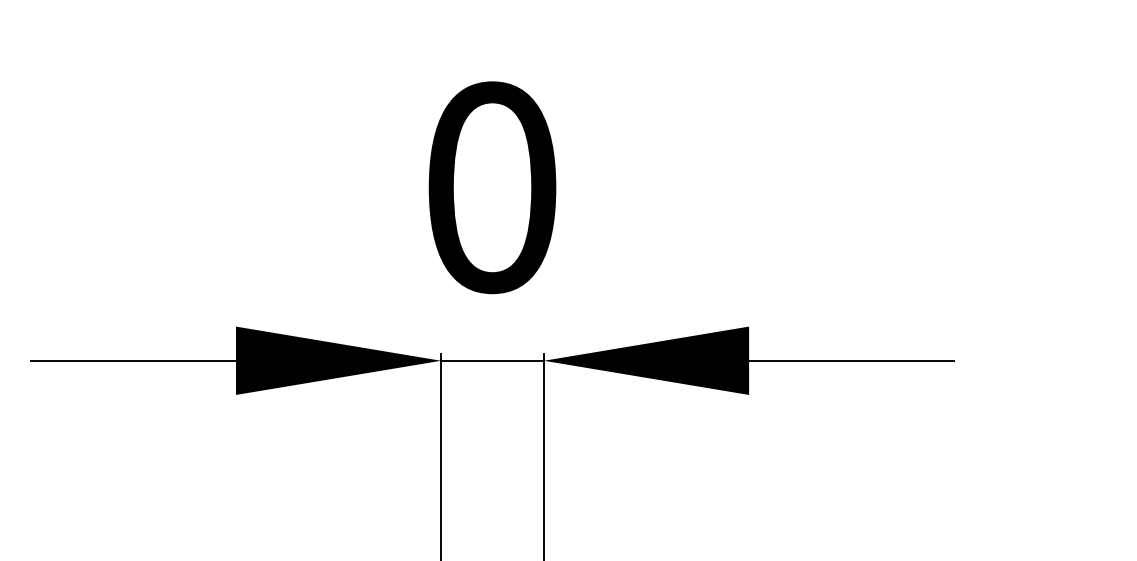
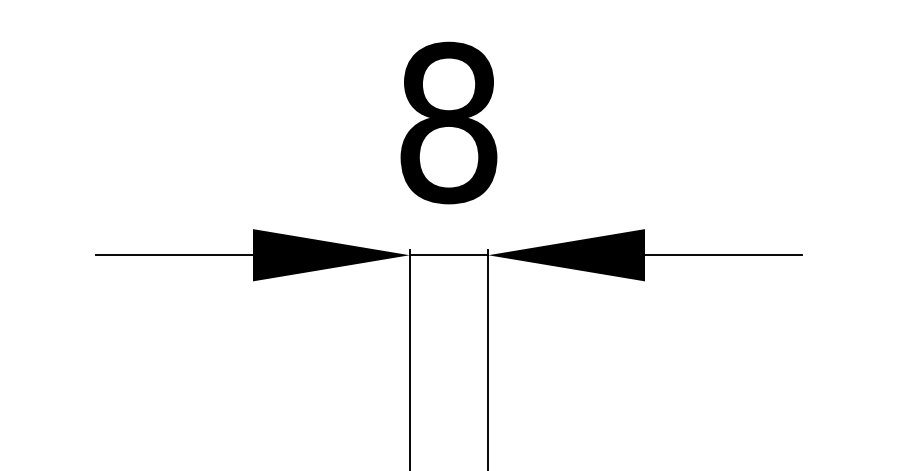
text: (491, 188) -> (448, 123), 0 -> 8

